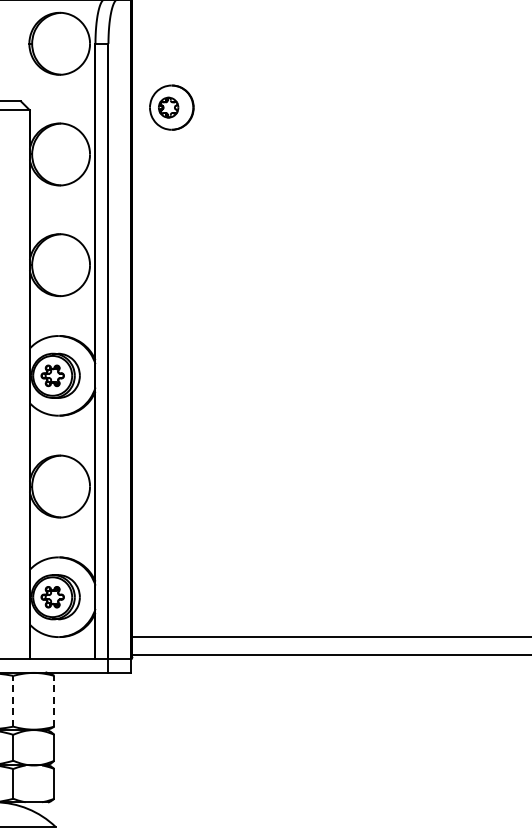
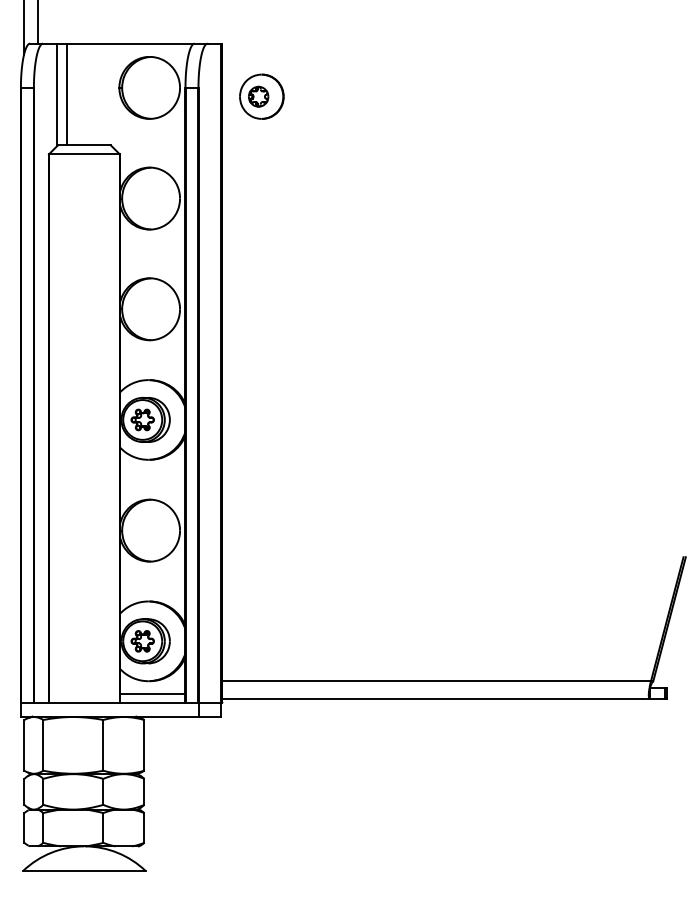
part: (171, 107) -> (261, 96), moved
line: (62, 650) -> (152, 694), added
line: (13, 700) -> (103, 744), dashed -> solid
line: (54, 700) -> (144, 744), dashed -> solid

